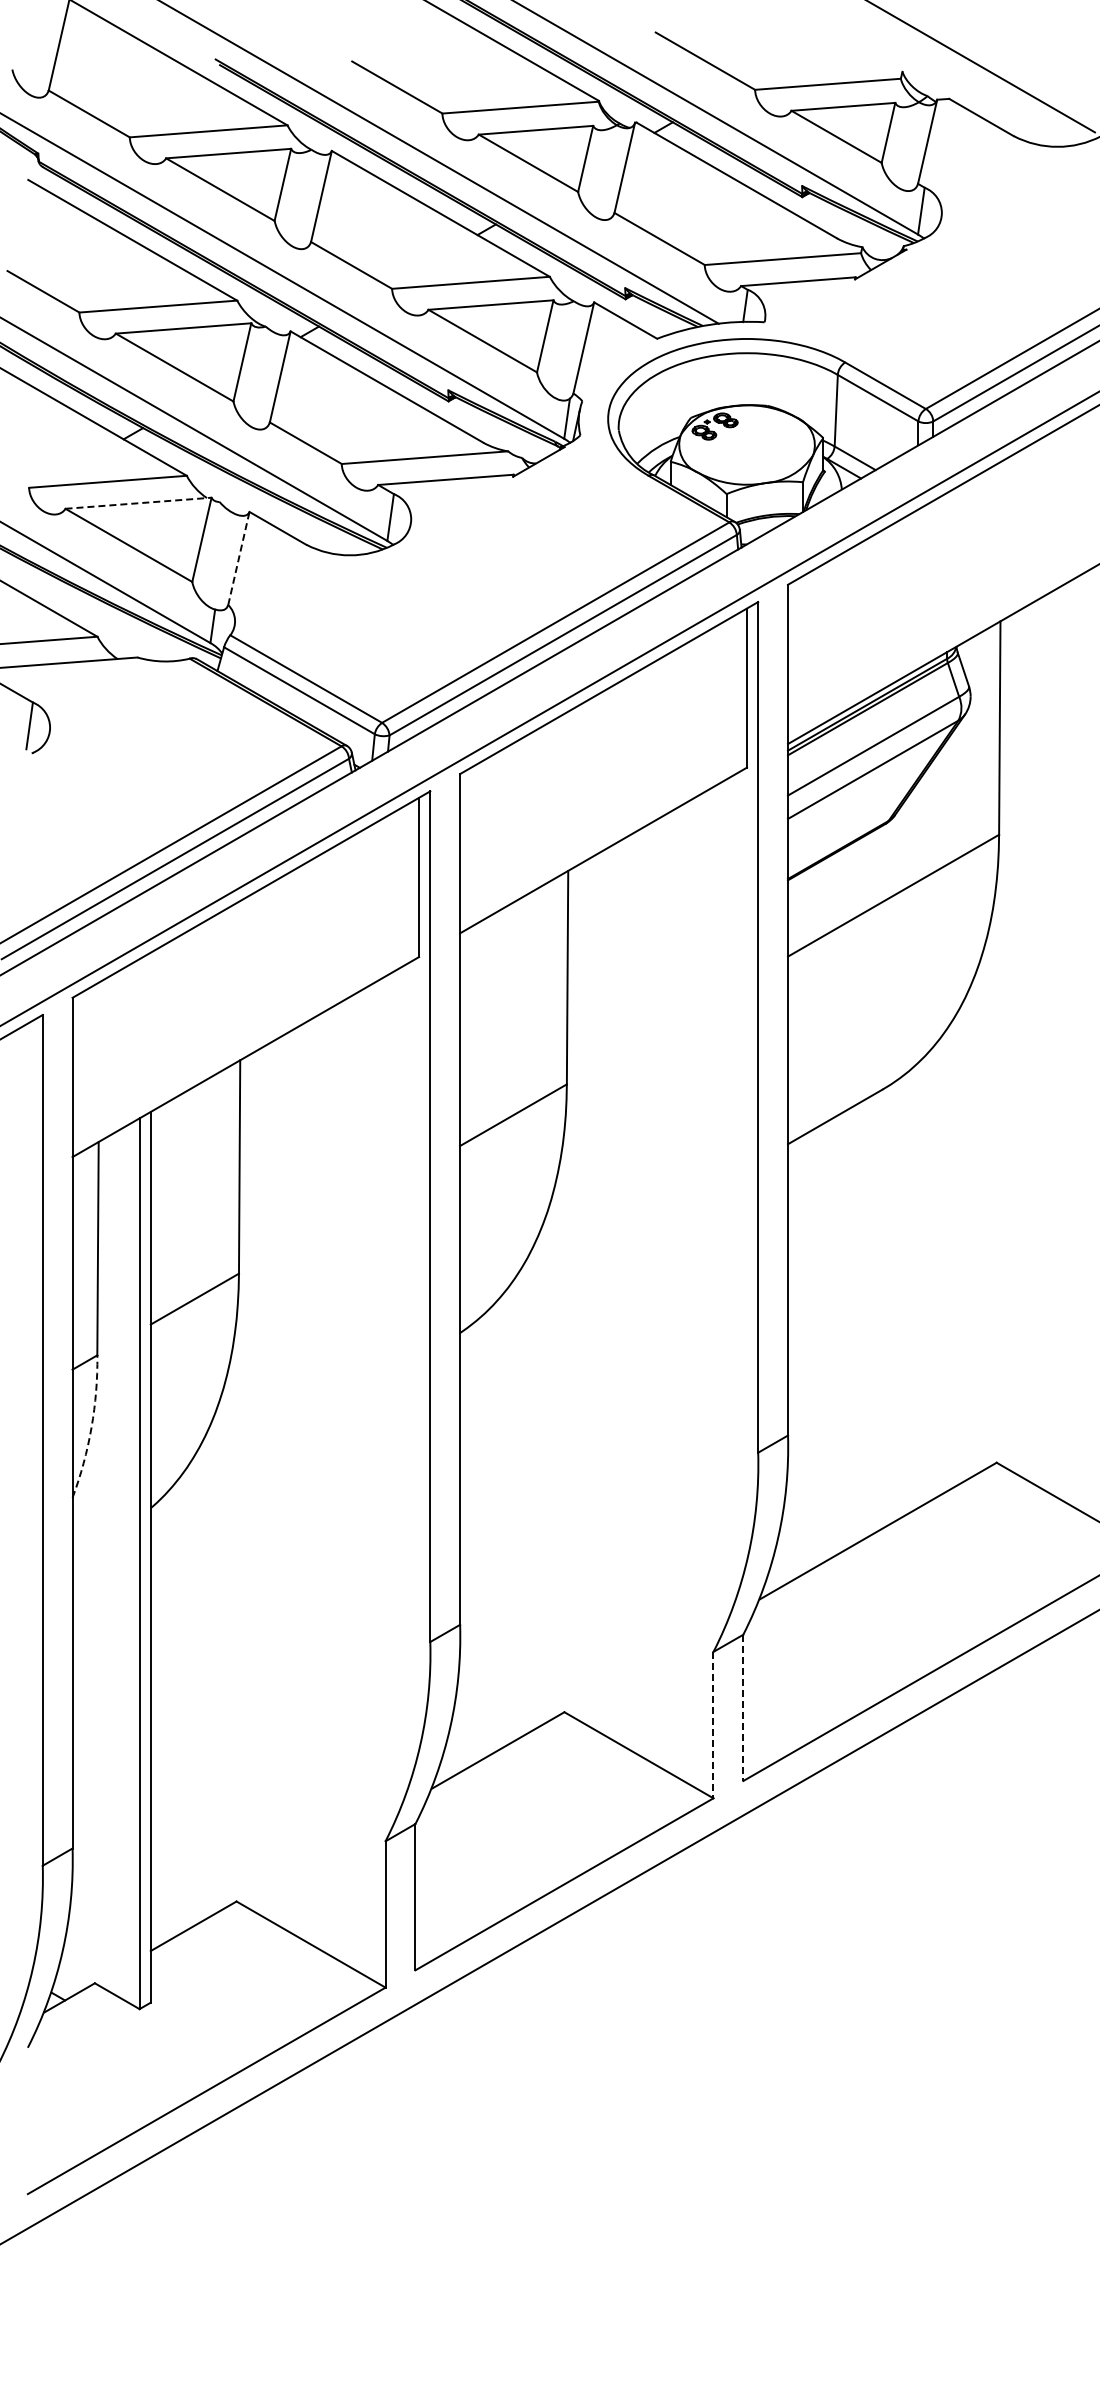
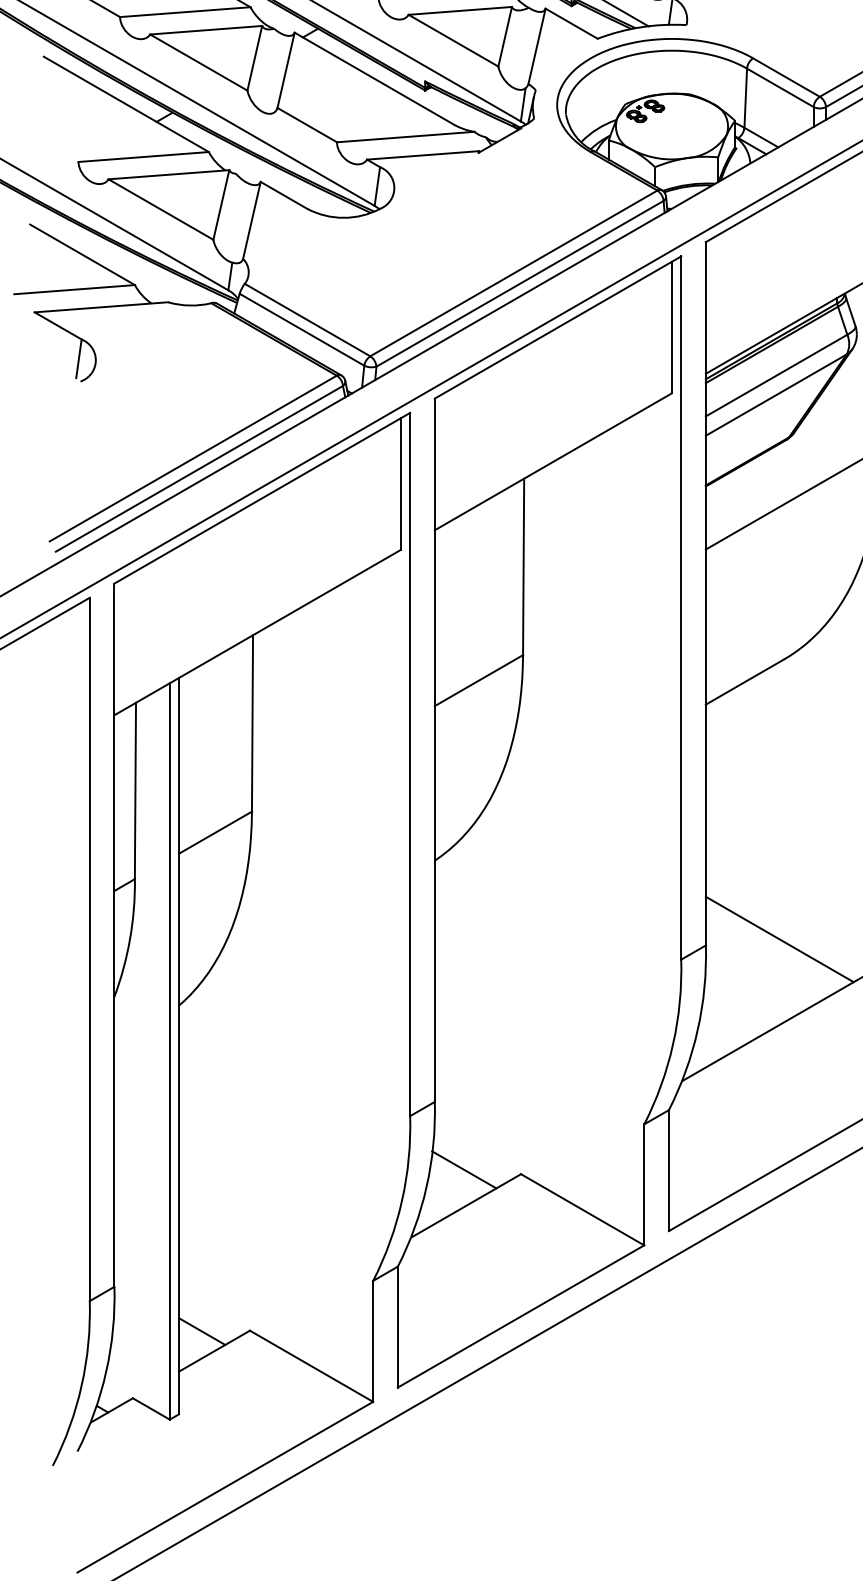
line: (139, 503) -> (169, 174), dashed -> solid
line: (238, 558) -> (251, 220), dashed -> solid
arc: (91, 1427) -> (130, 938), dashed -> solid
line: (877, 1427) -> (779, 938), added
line: (495, 1706) -> (464, 1169), added
line: (743, 1708) -> (669, 1171), dashed -> solid
line: (713, 1725) -> (644, 1185), dashed -> solid
line: (178, 1902) -> (201, 1331), added

